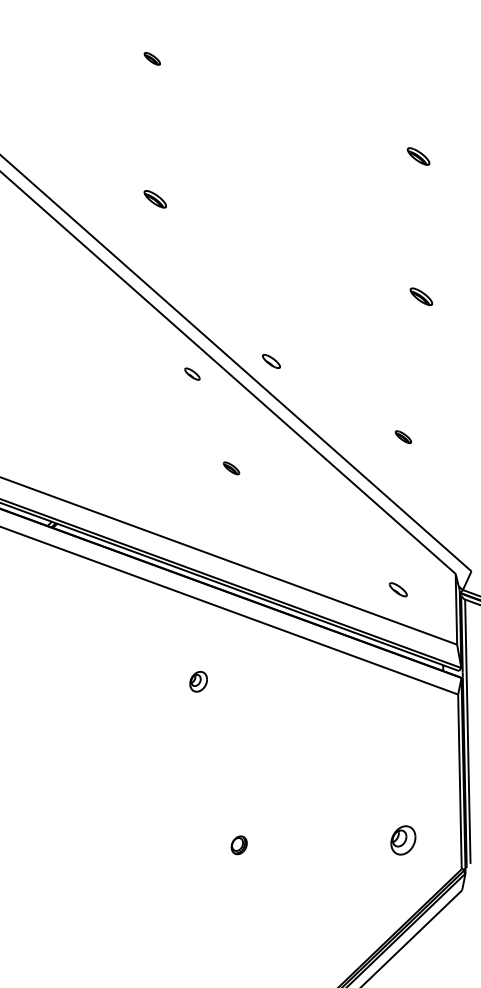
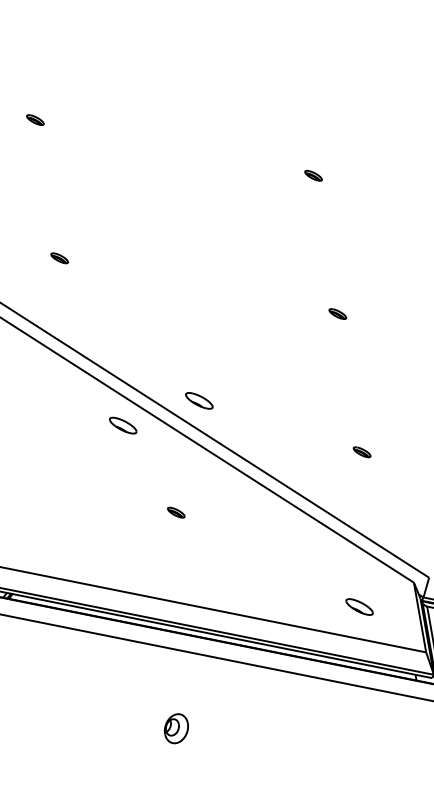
part: (418, 156) -> (313, 175), size x0.71
part: (154, 198) -> (58, 257), size x0.71
part: (421, 296) -> (337, 313), size x0.71
part: (271, 361) -> (199, 400), size x1.43
part: (192, 373) -> (123, 424), size x1.67
part: (402, 436) -> (361, 451), moved
part: (398, 589) -> (359, 606), size x1.43
part: (198, 681) -> (176, 728), size x1.43

